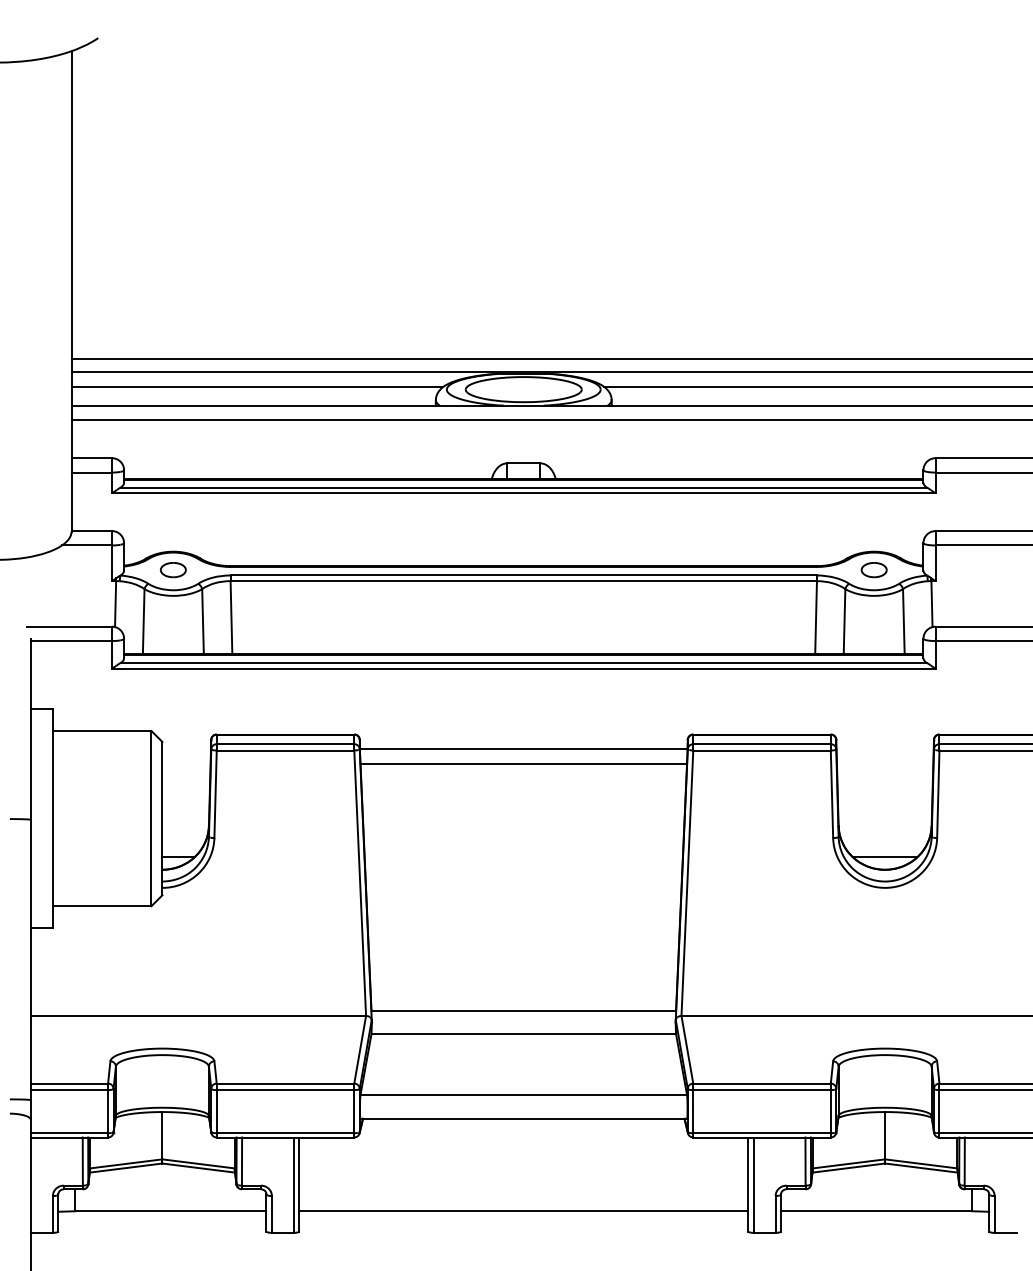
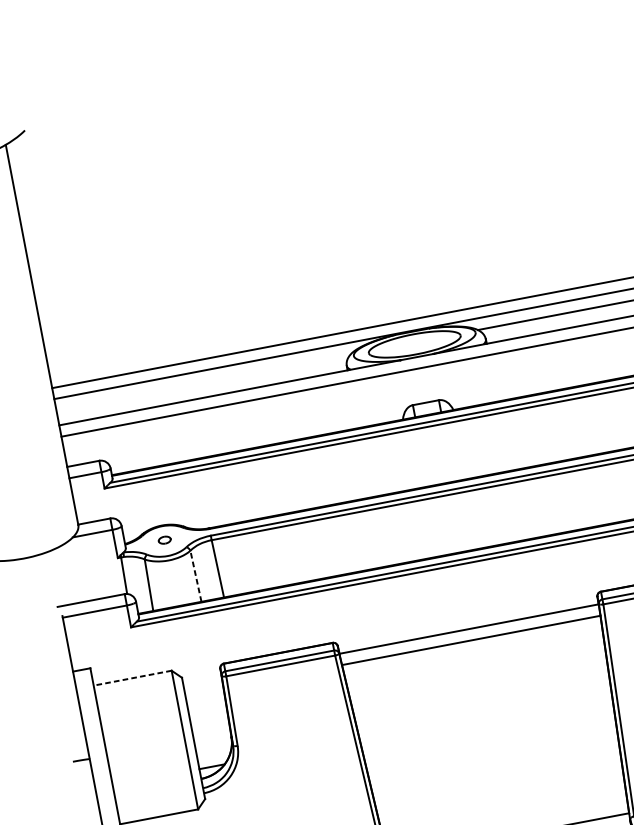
line: (257, 386) -> (203, 382), removed
part: (173, 570) -> (164, 540), size x0.6
line: (203, 621) -> (196, 576), solid -> dashed
line: (101, 731) -> (132, 678), solid -> dashed

